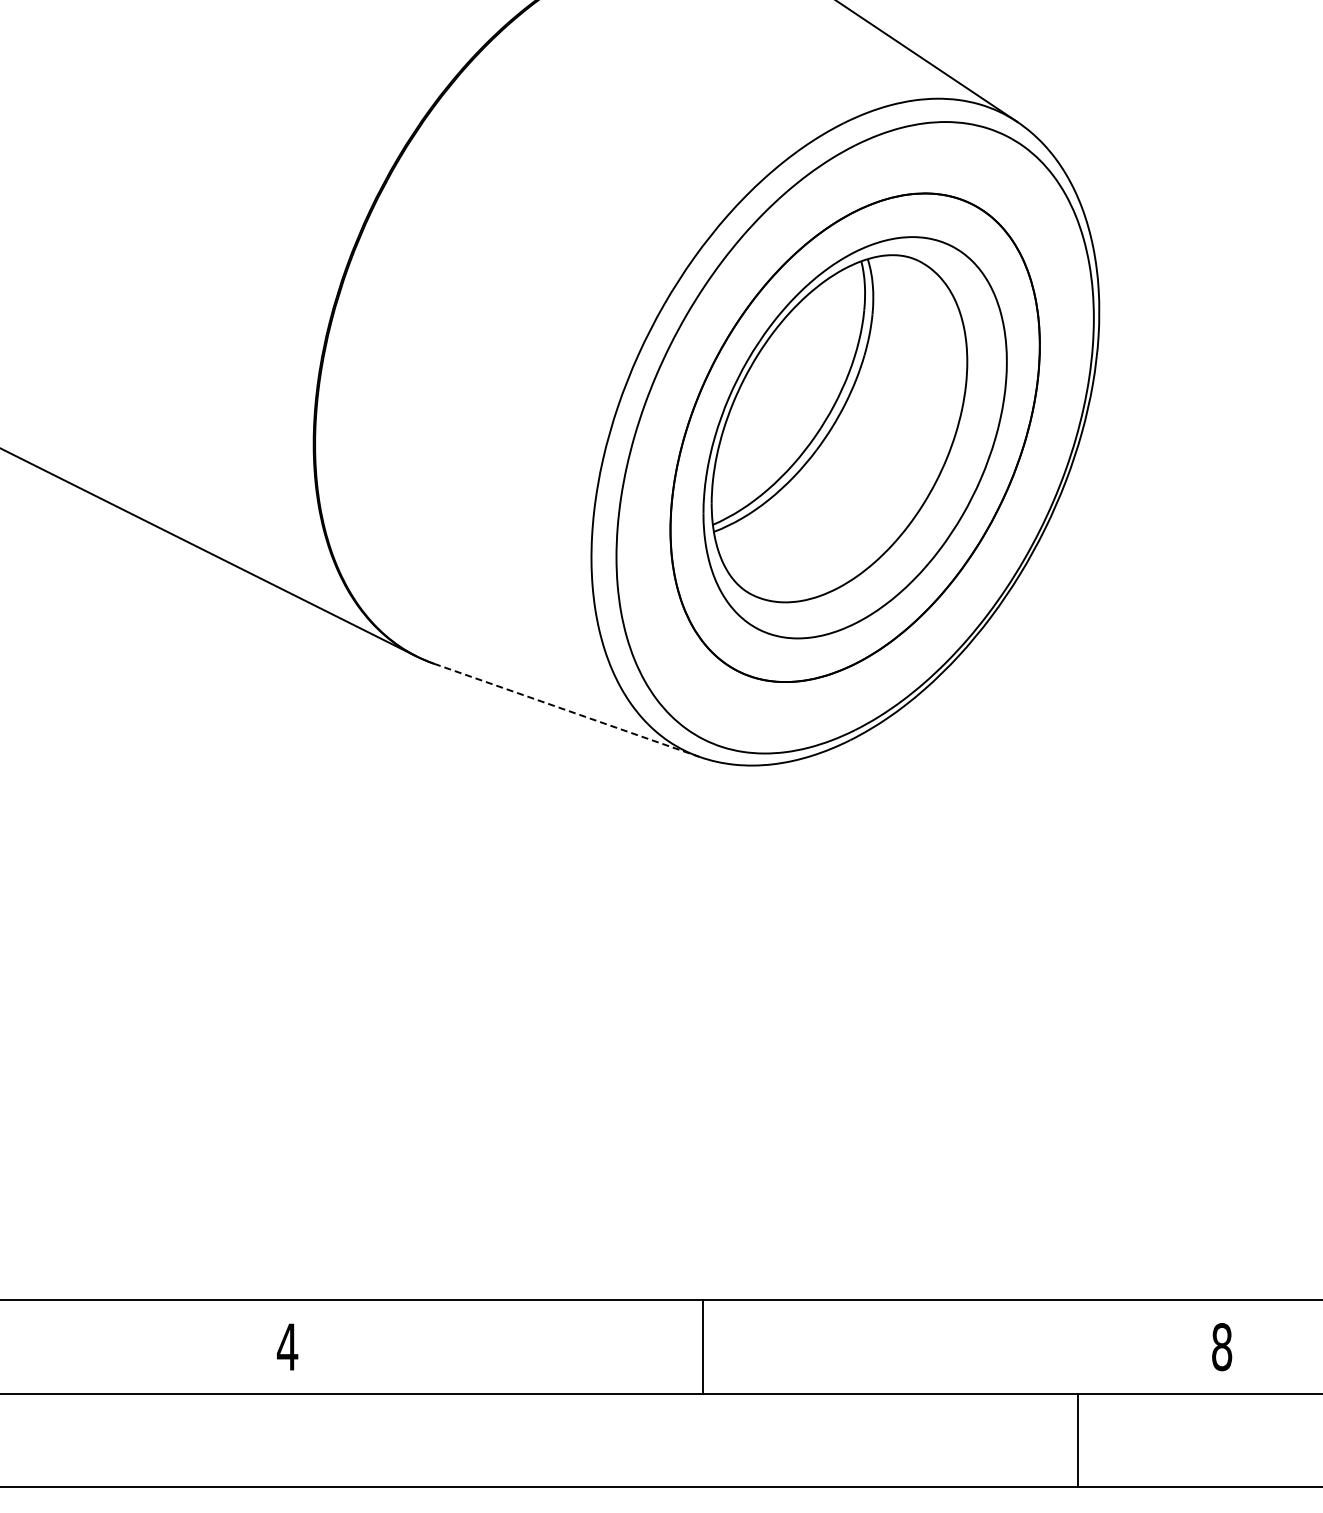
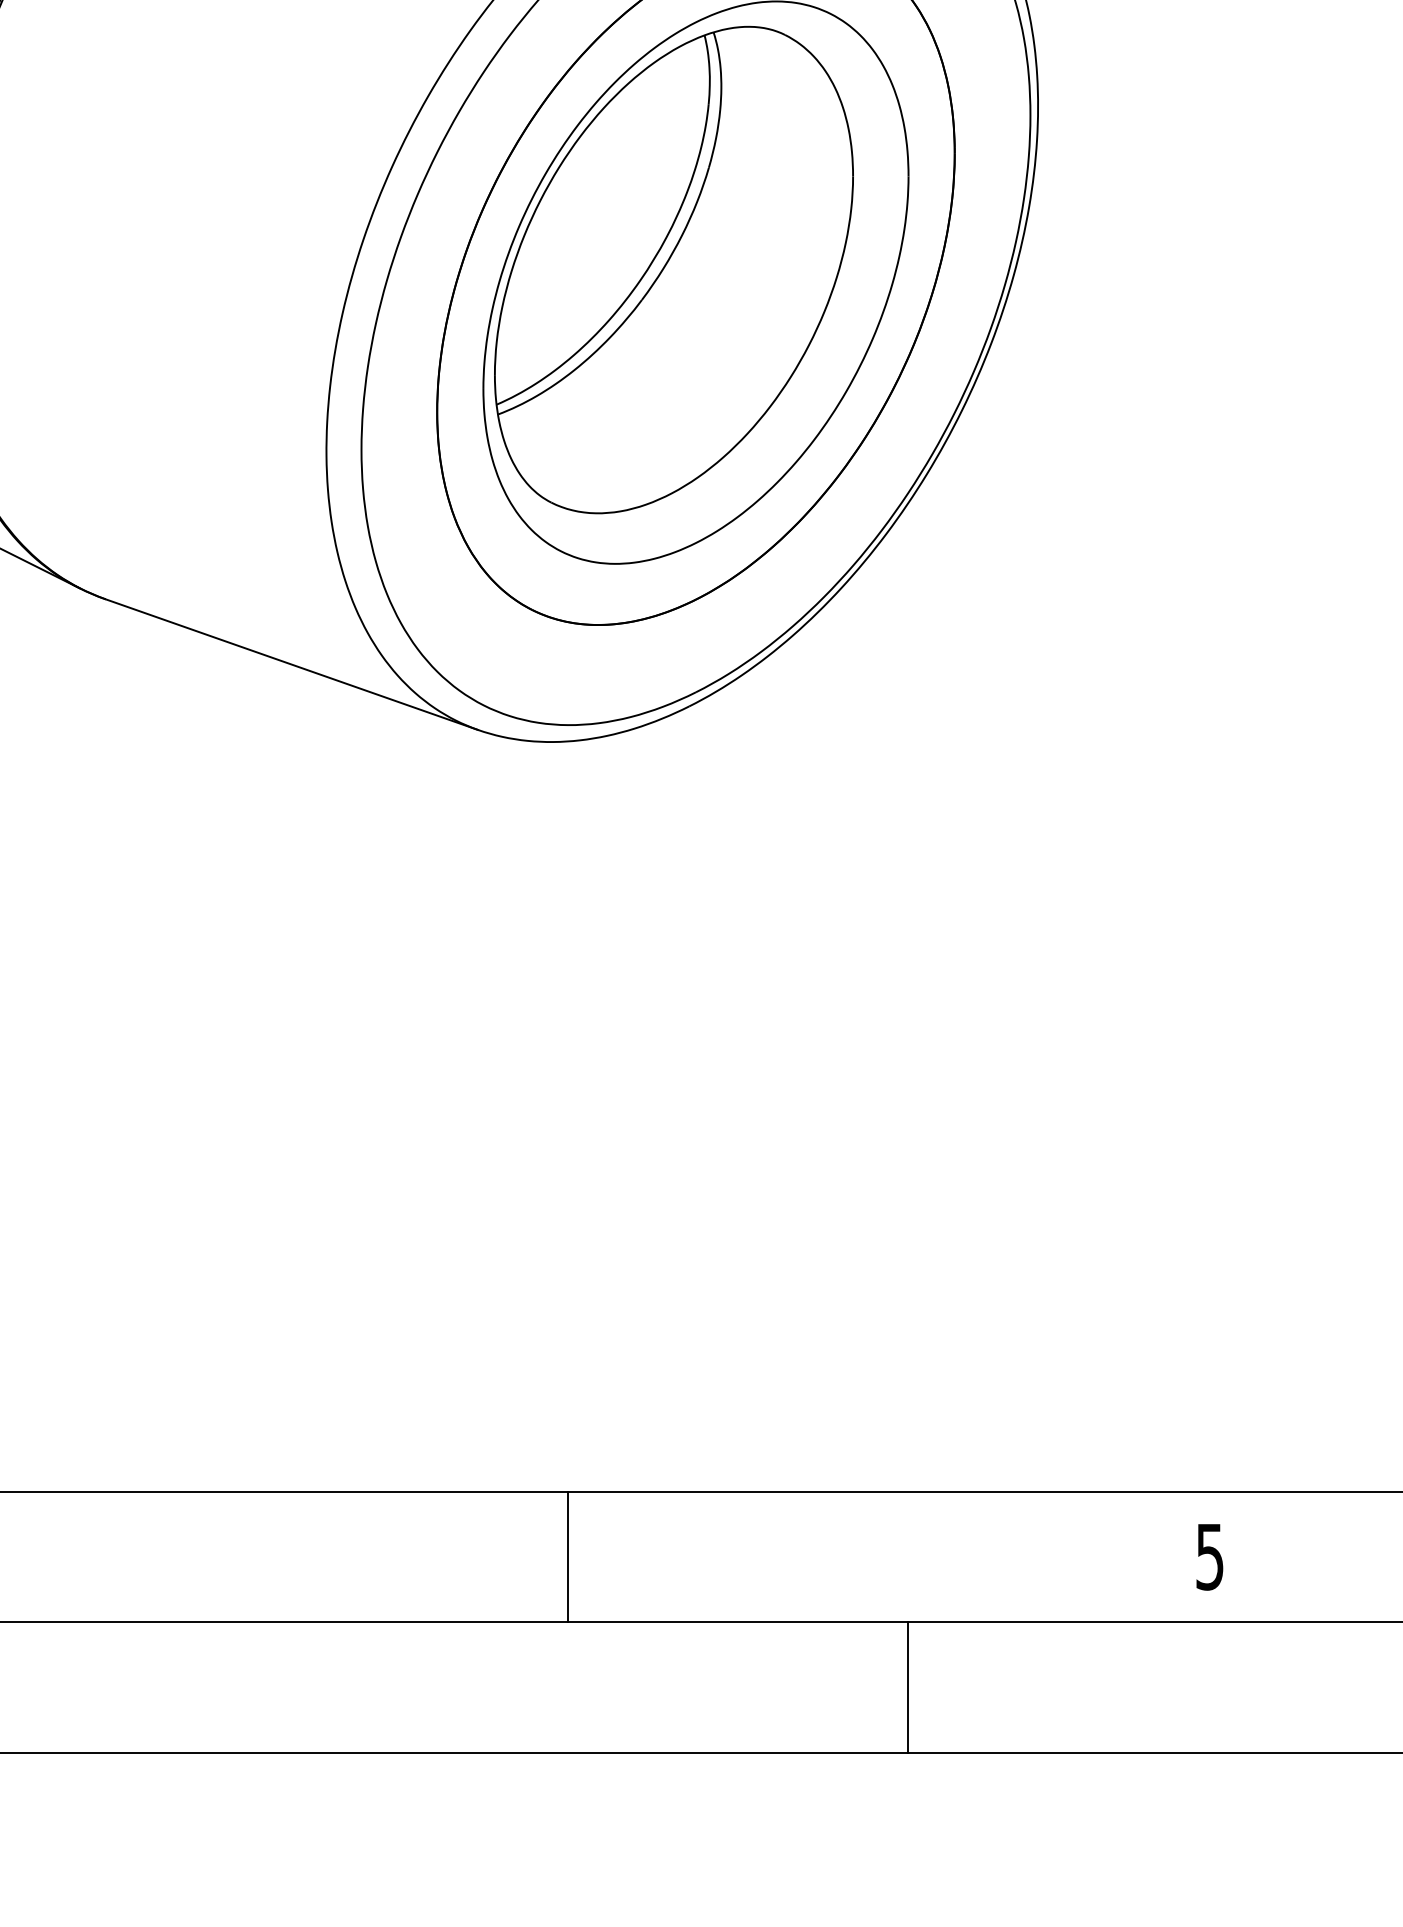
line: (566, 710) -> (291, 664), dashed -> solid
line: (703, 1346) -> (568, 1556), moved
text: (1222, 1347) -> (1210, 1557), 8 -> 5
line: (1077, 1439) -> (908, 1686), moved

